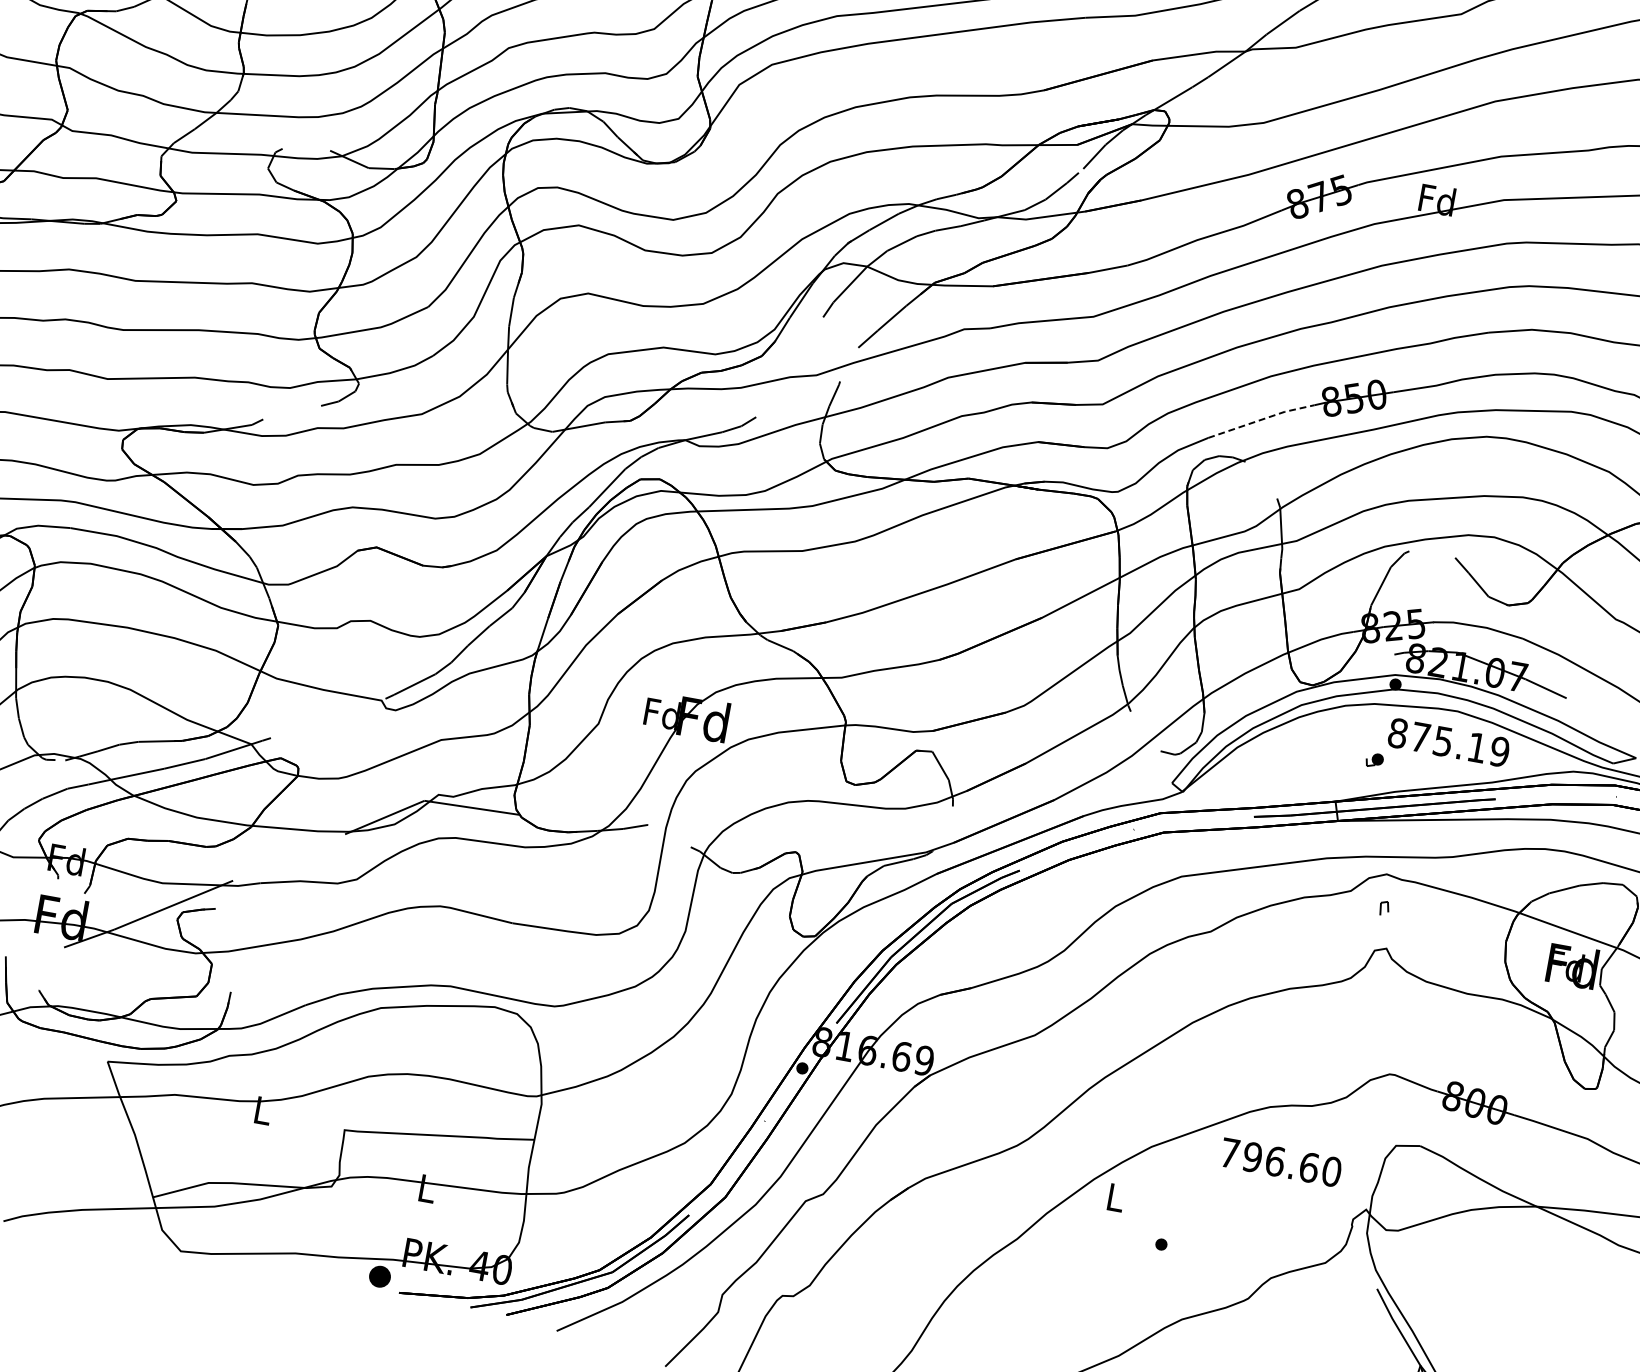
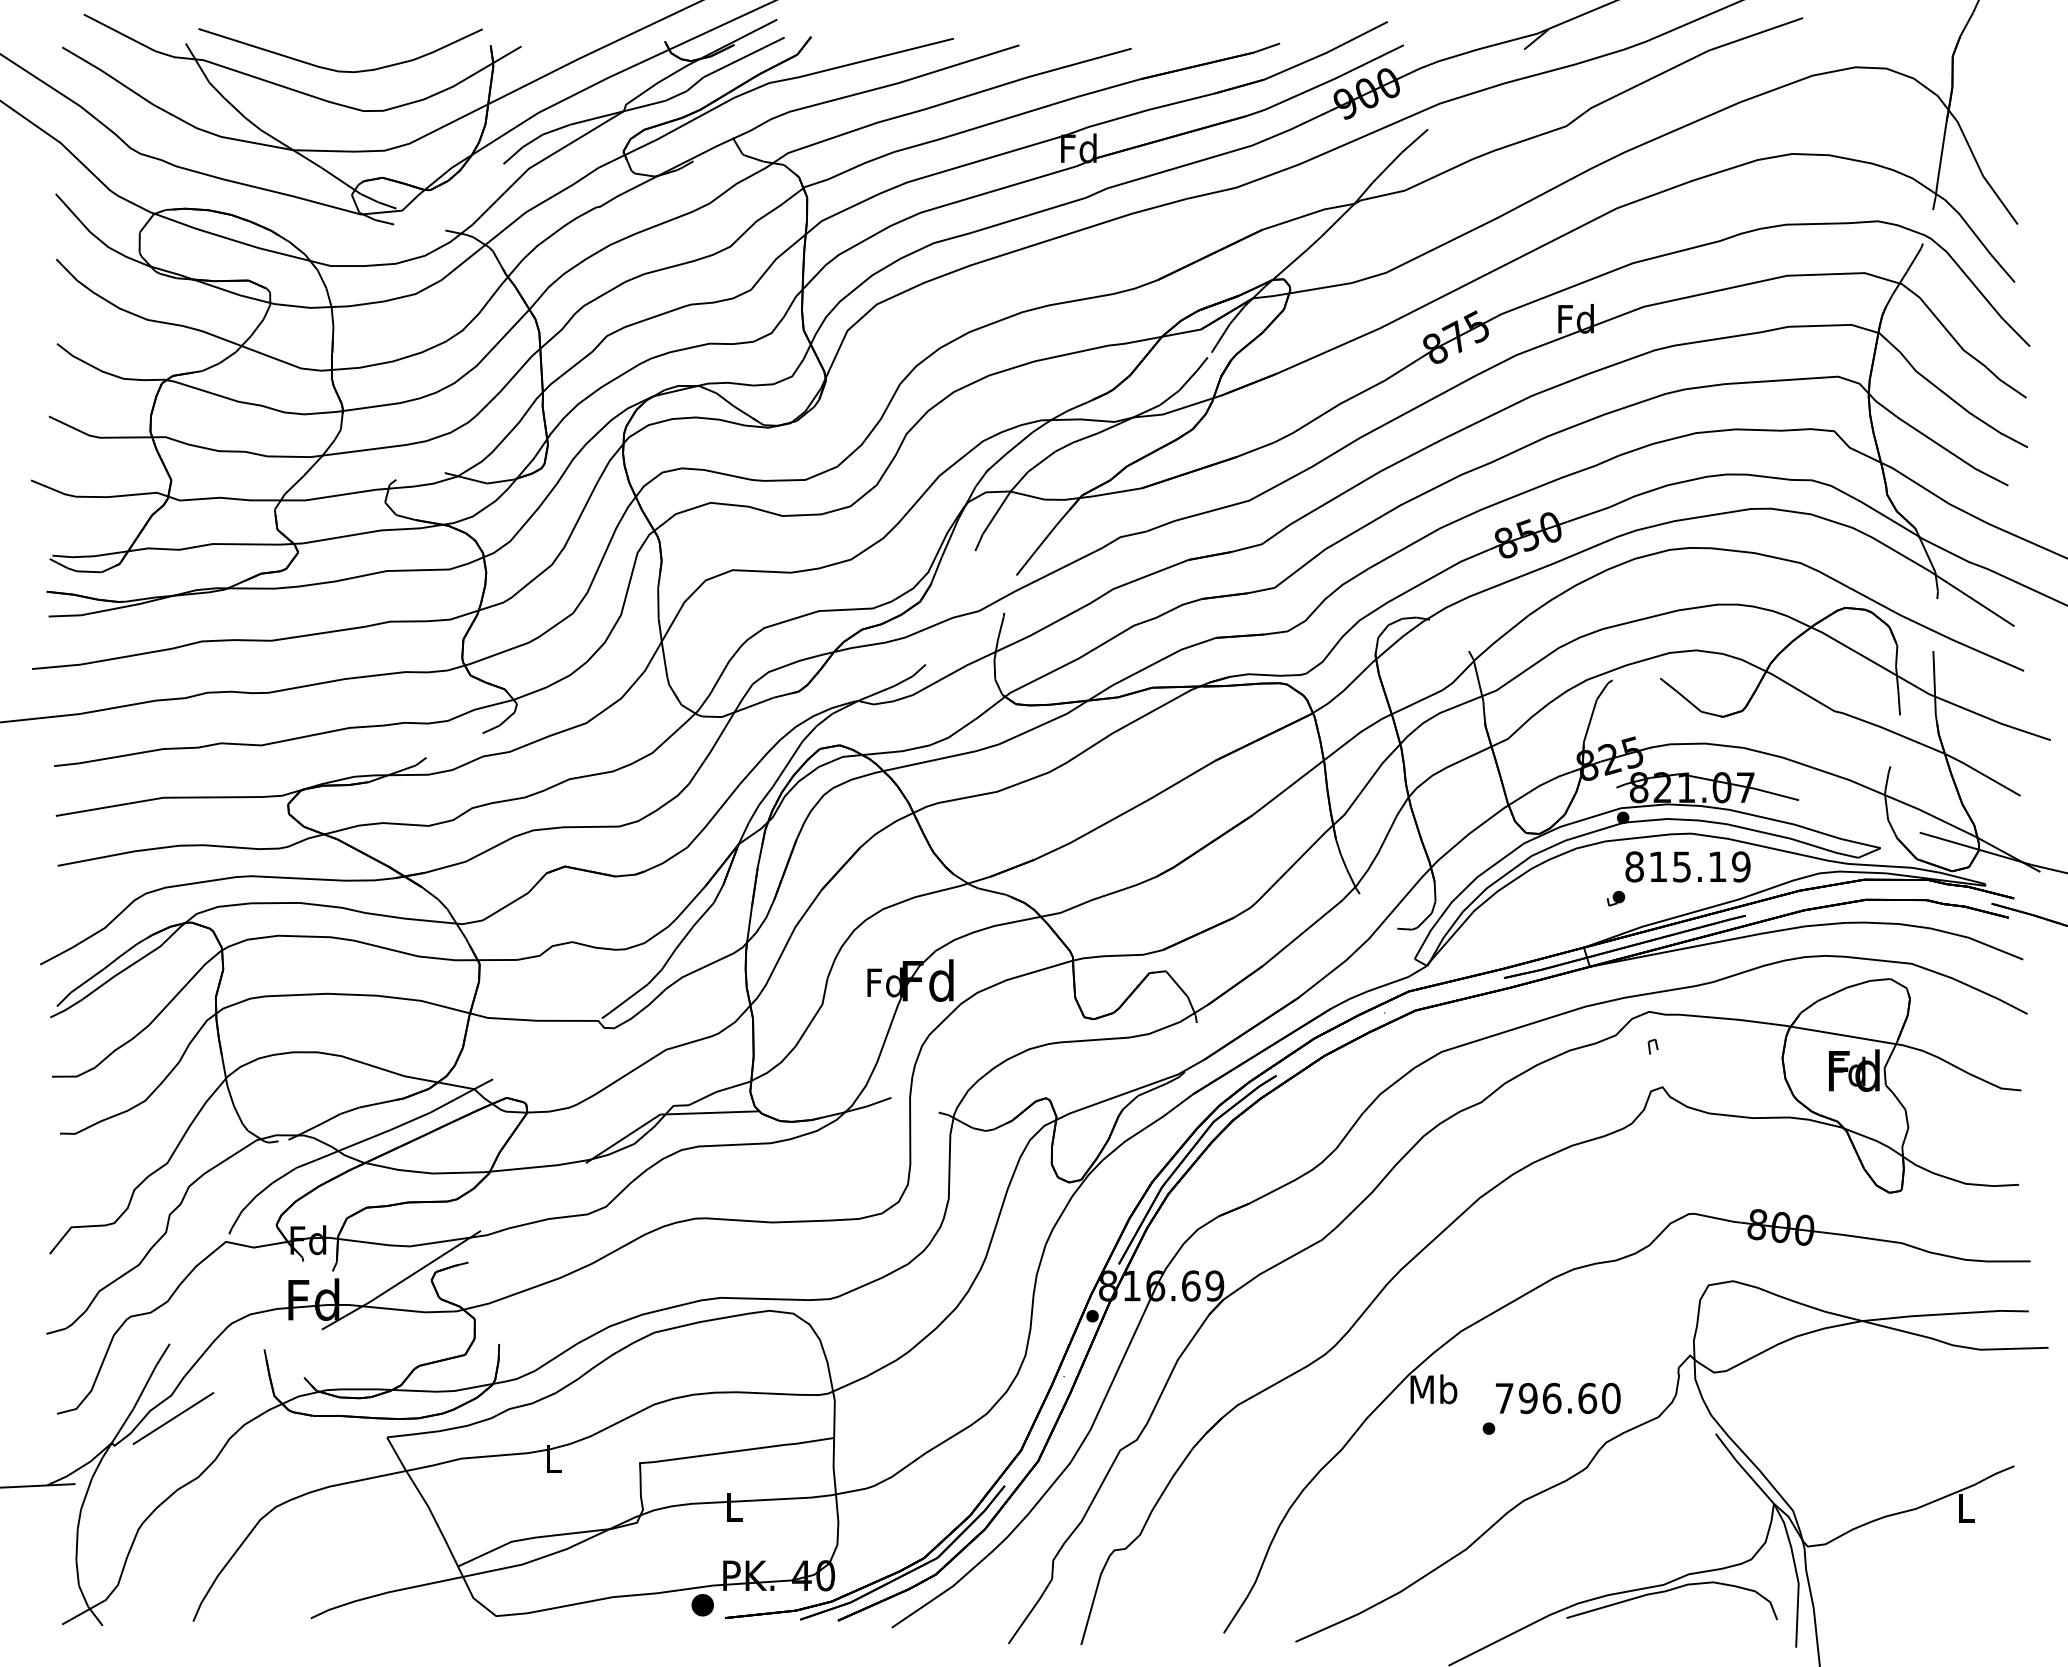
line: (1261, 419) -> (1438, 573), dashed -> solid
text: (1420, 737) -> (1658, 866), 875.19 -> 815.19
text: (1281, 1162) -> (1558, 1398), moved
text: (1115, 1197) -> (1433, 1389), L -> Mb

